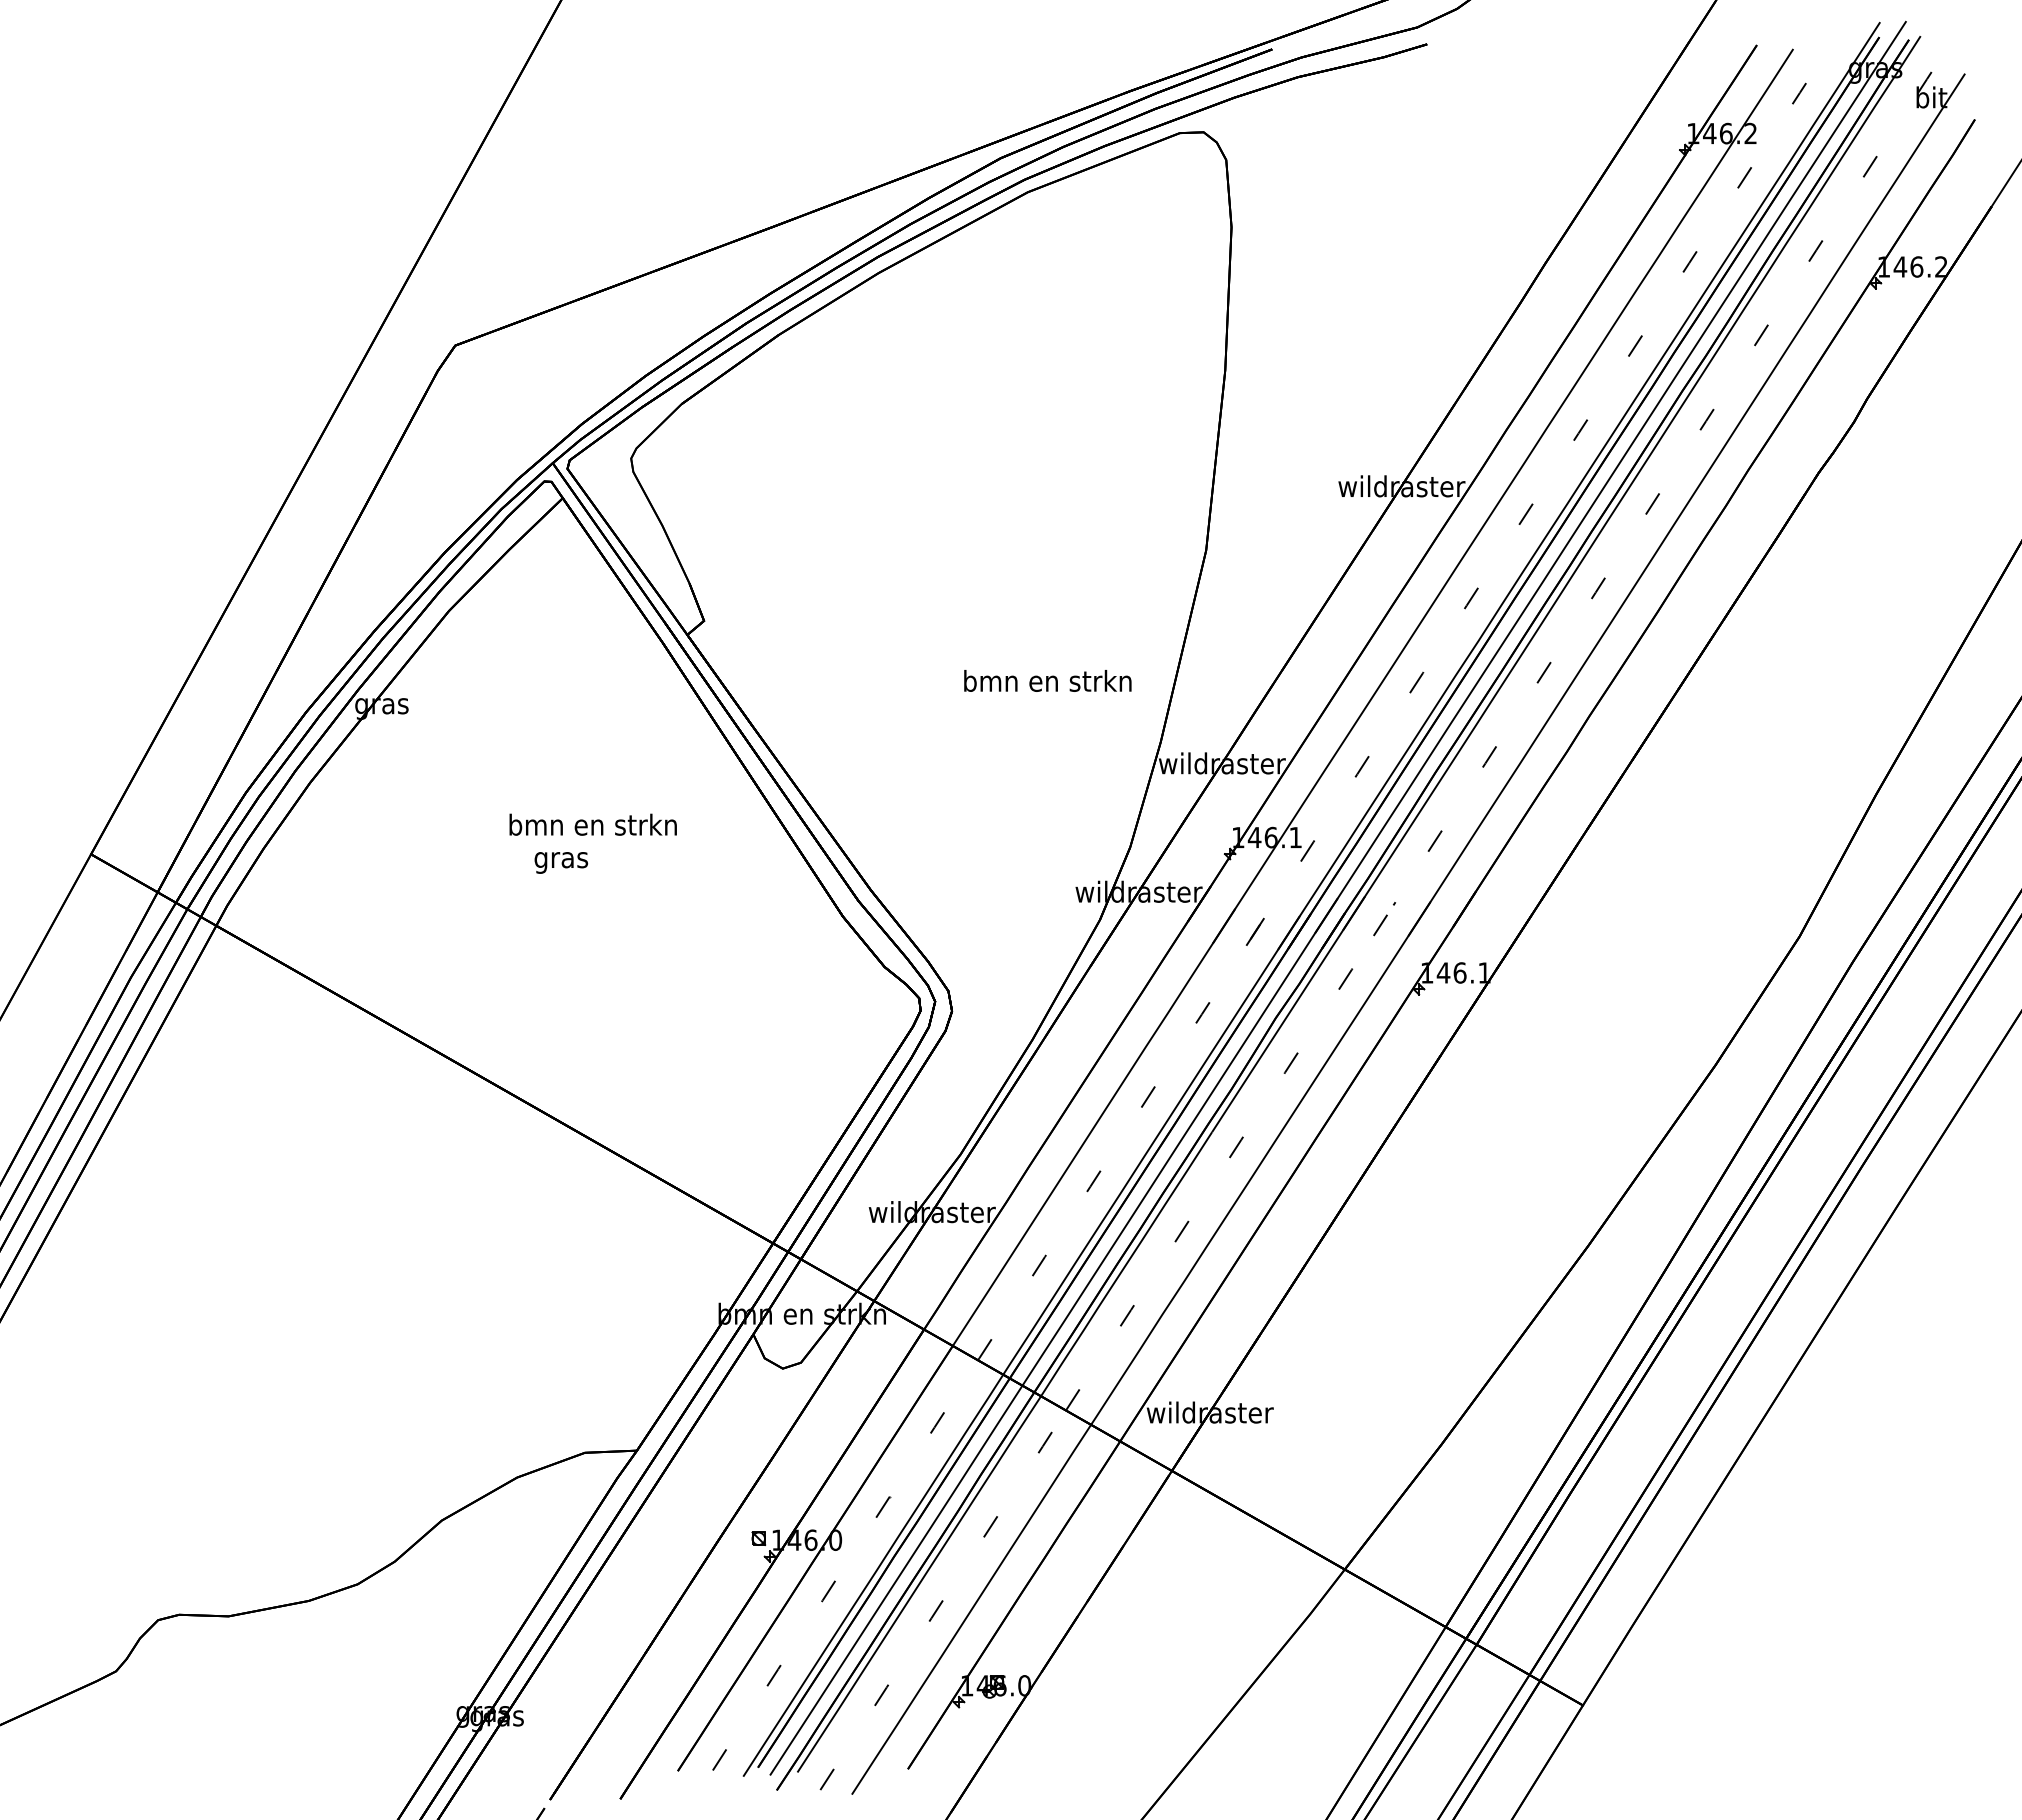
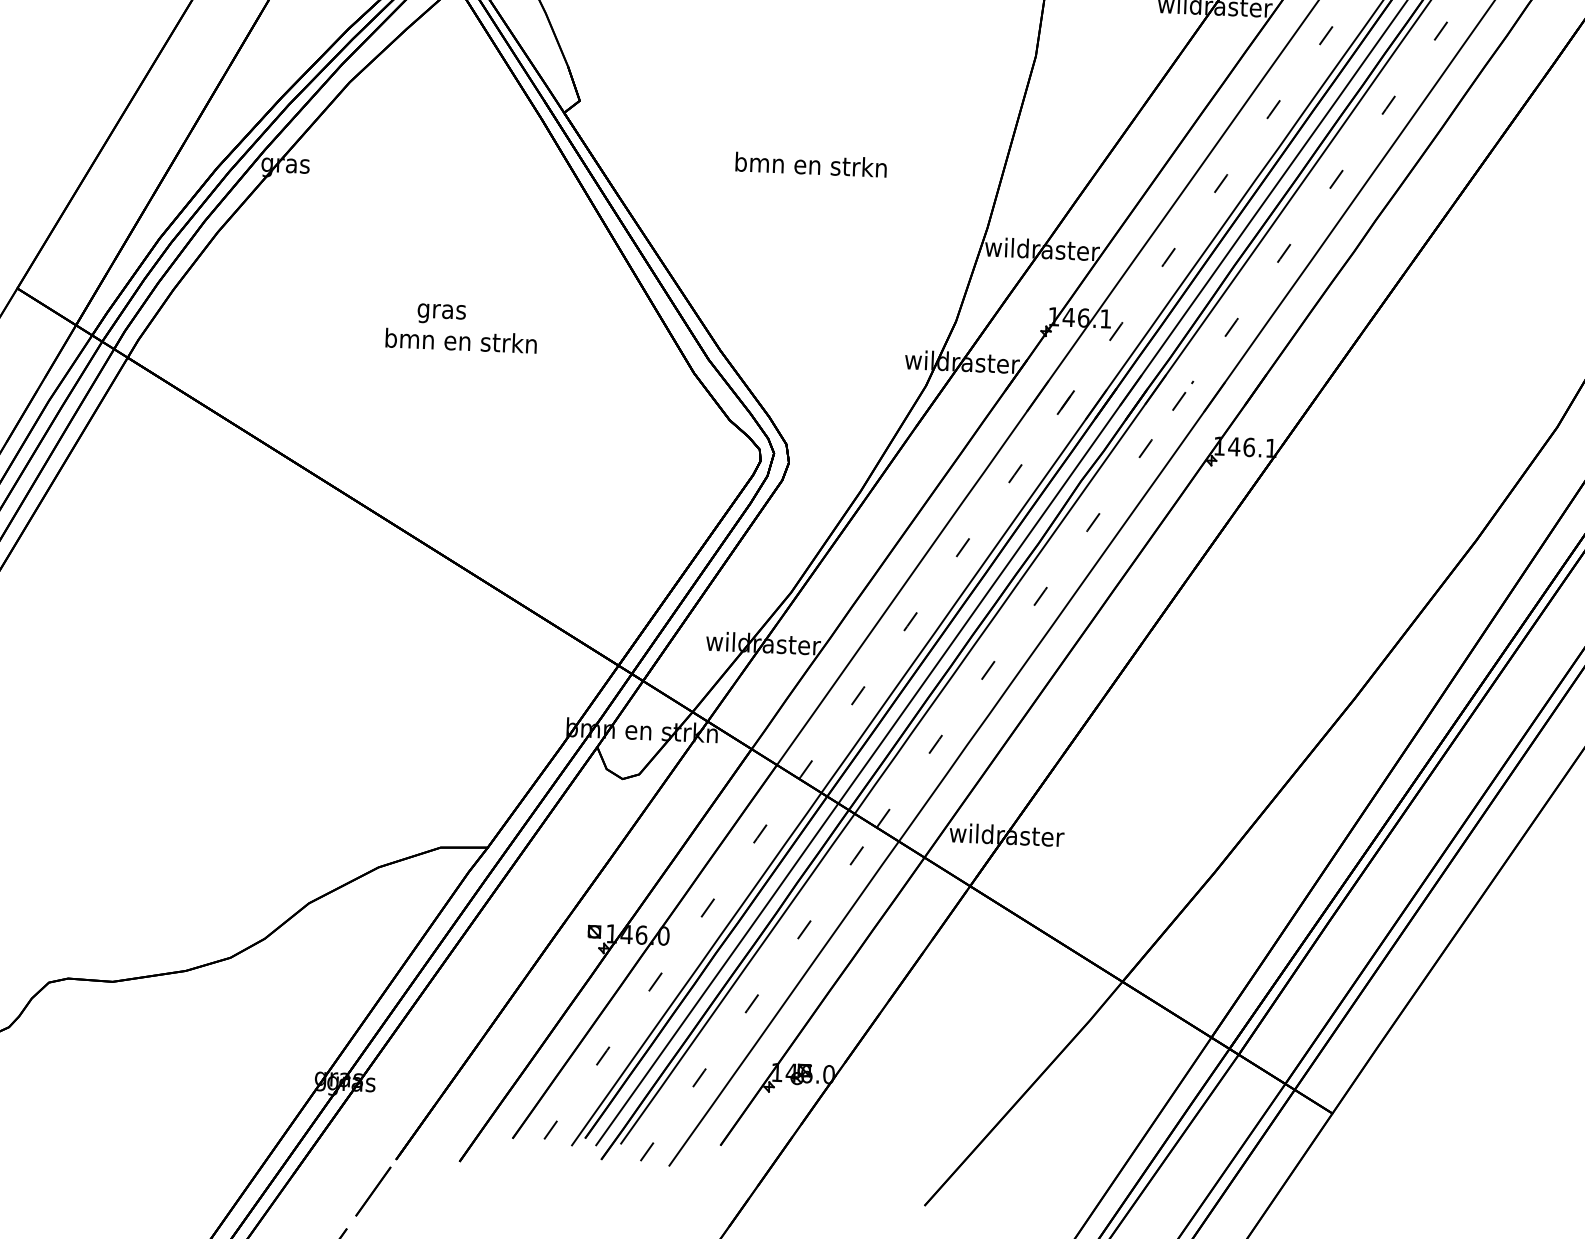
text: (1047, 680) -> (810, 164), moved
text: (592, 824) -> (460, 340), moved

